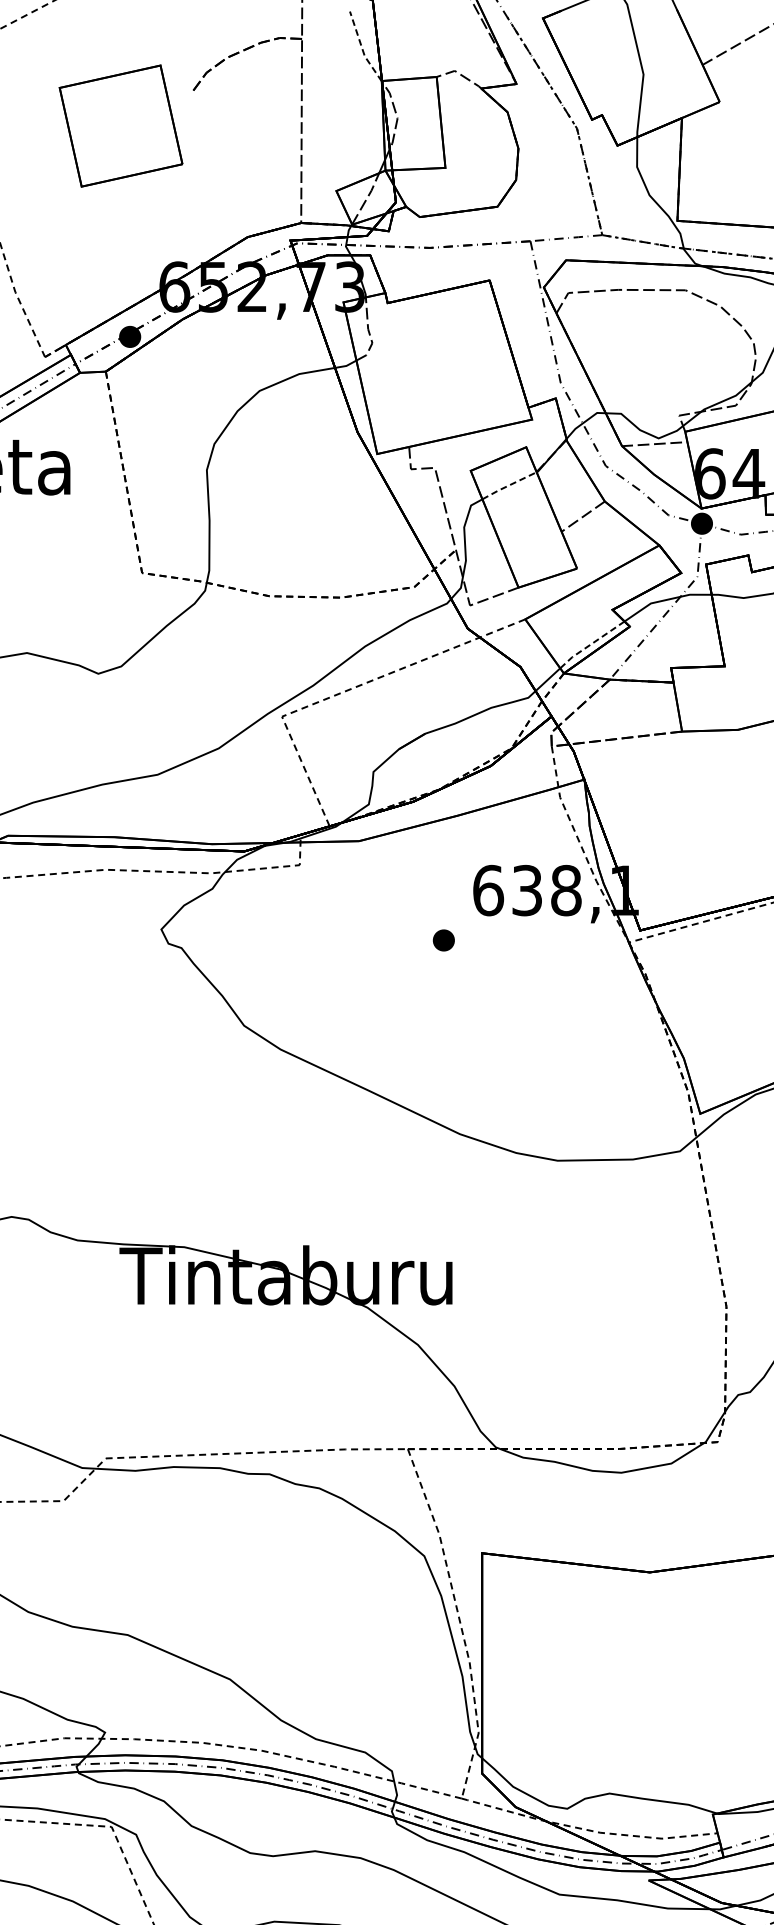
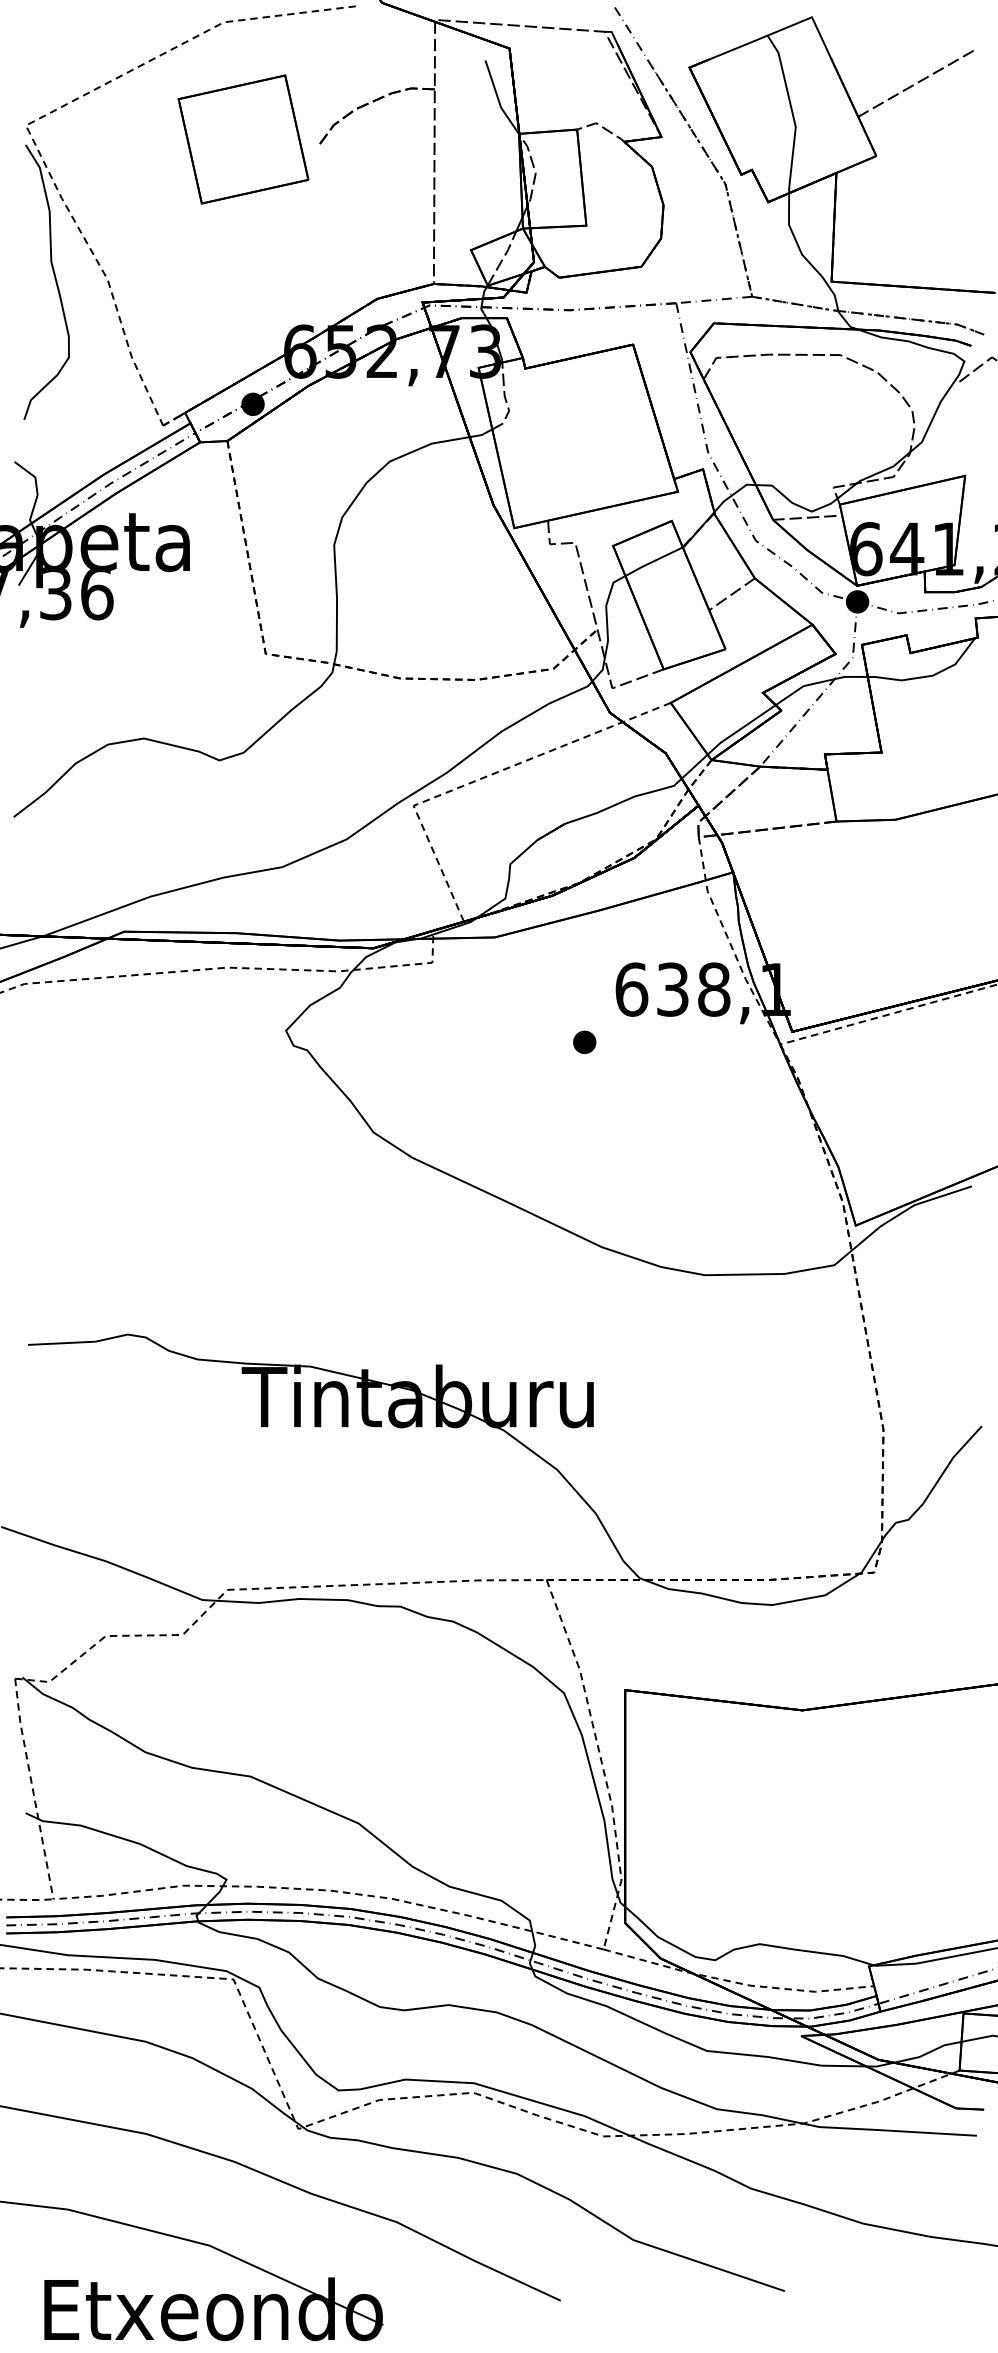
line: (362, 48) -> (498, 99), dashed -> solid
part: (121, 126) -> (243, 139), moved
line: (508, 485) -> (653, 561), dashed -> solid
line: (590, 644) -> (739, 729), dashed -> solid

